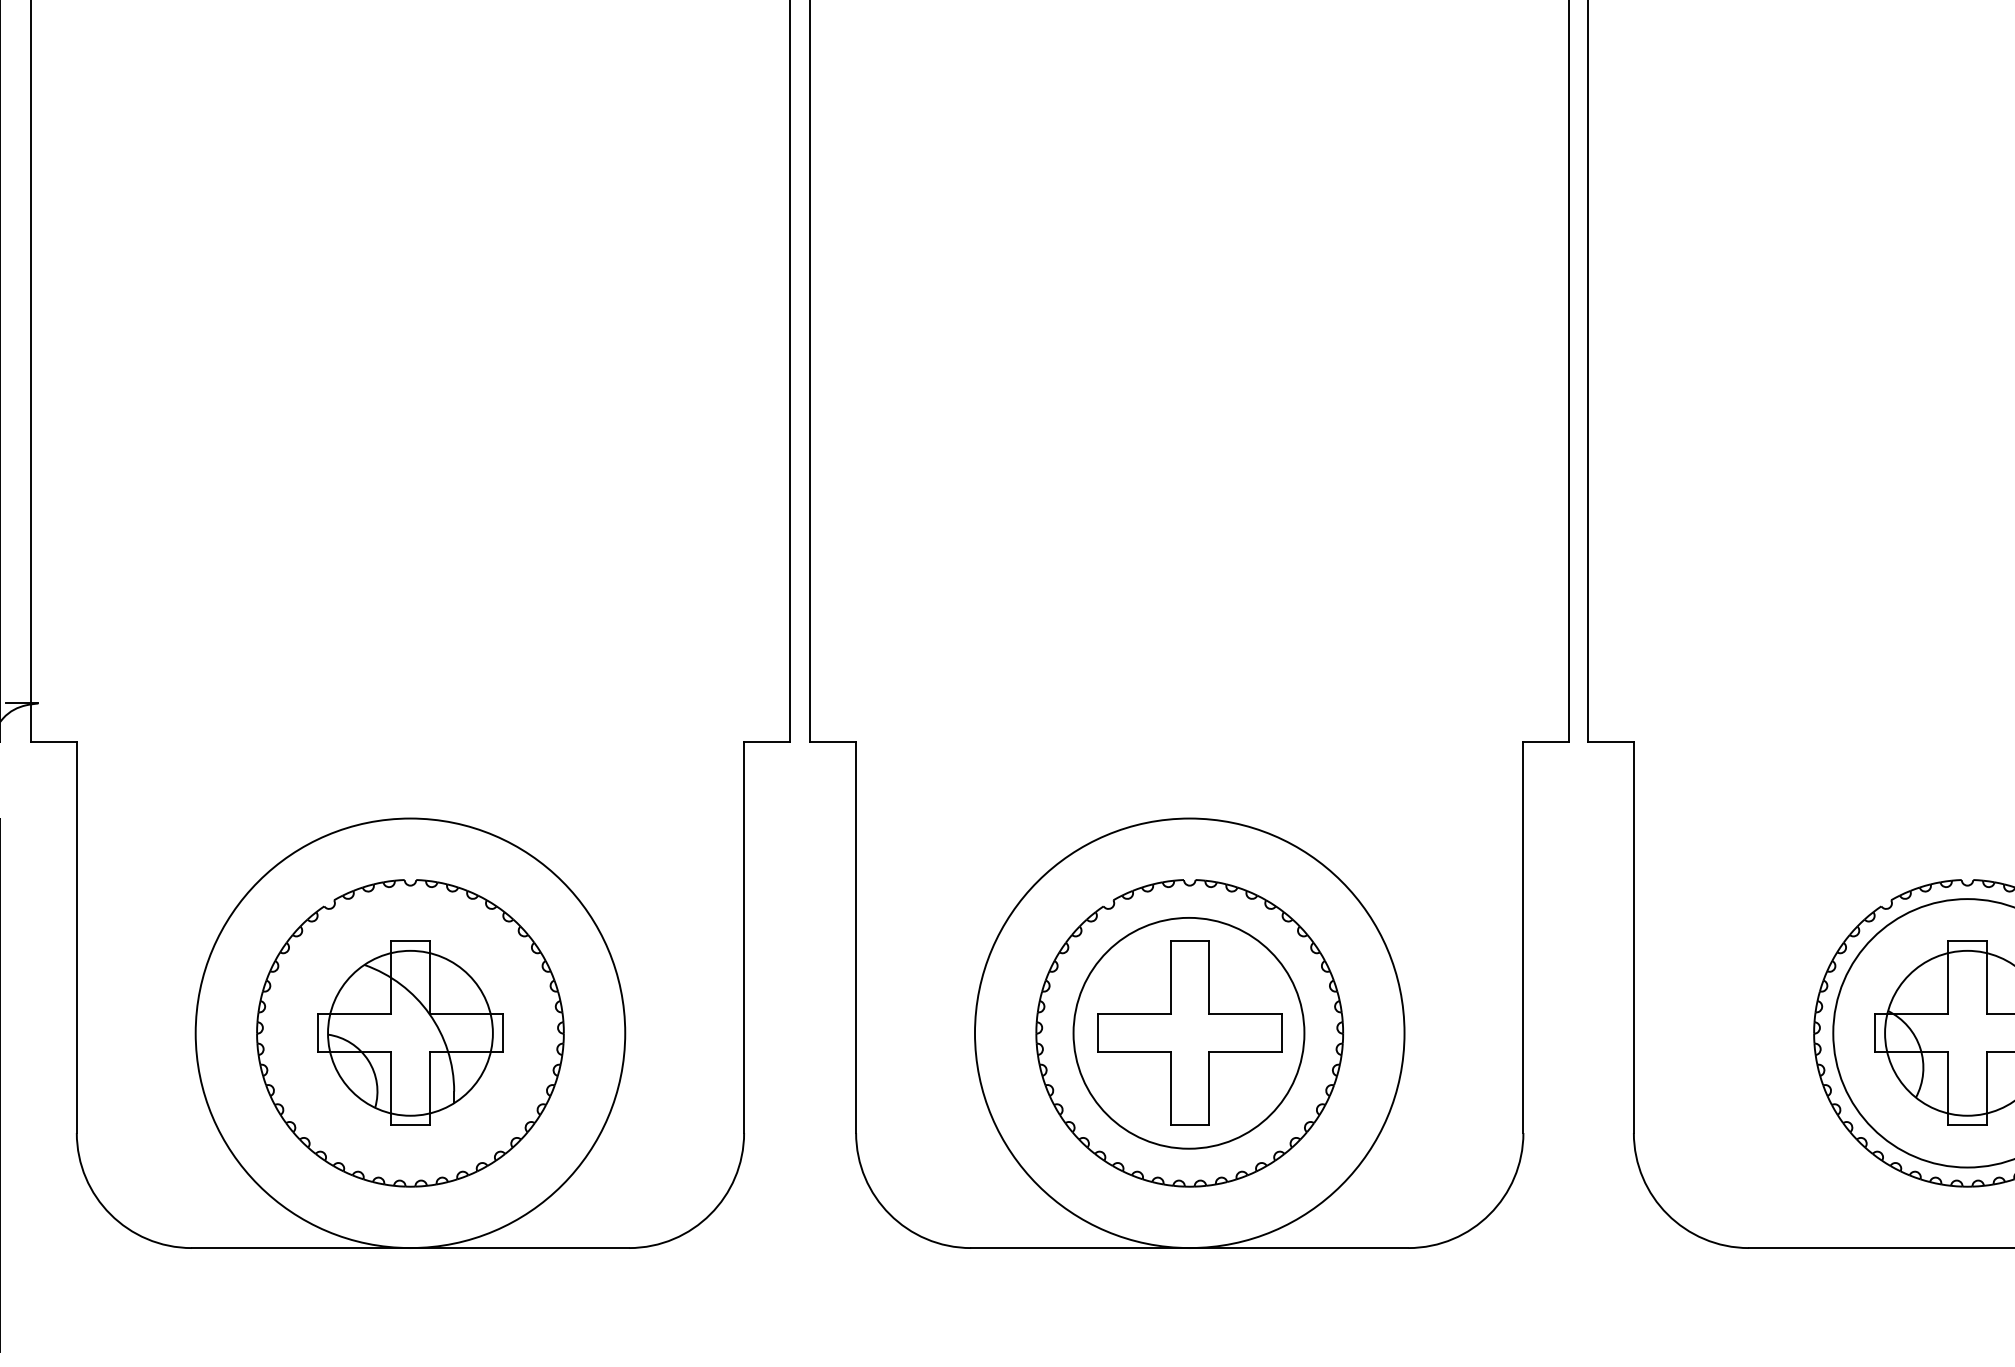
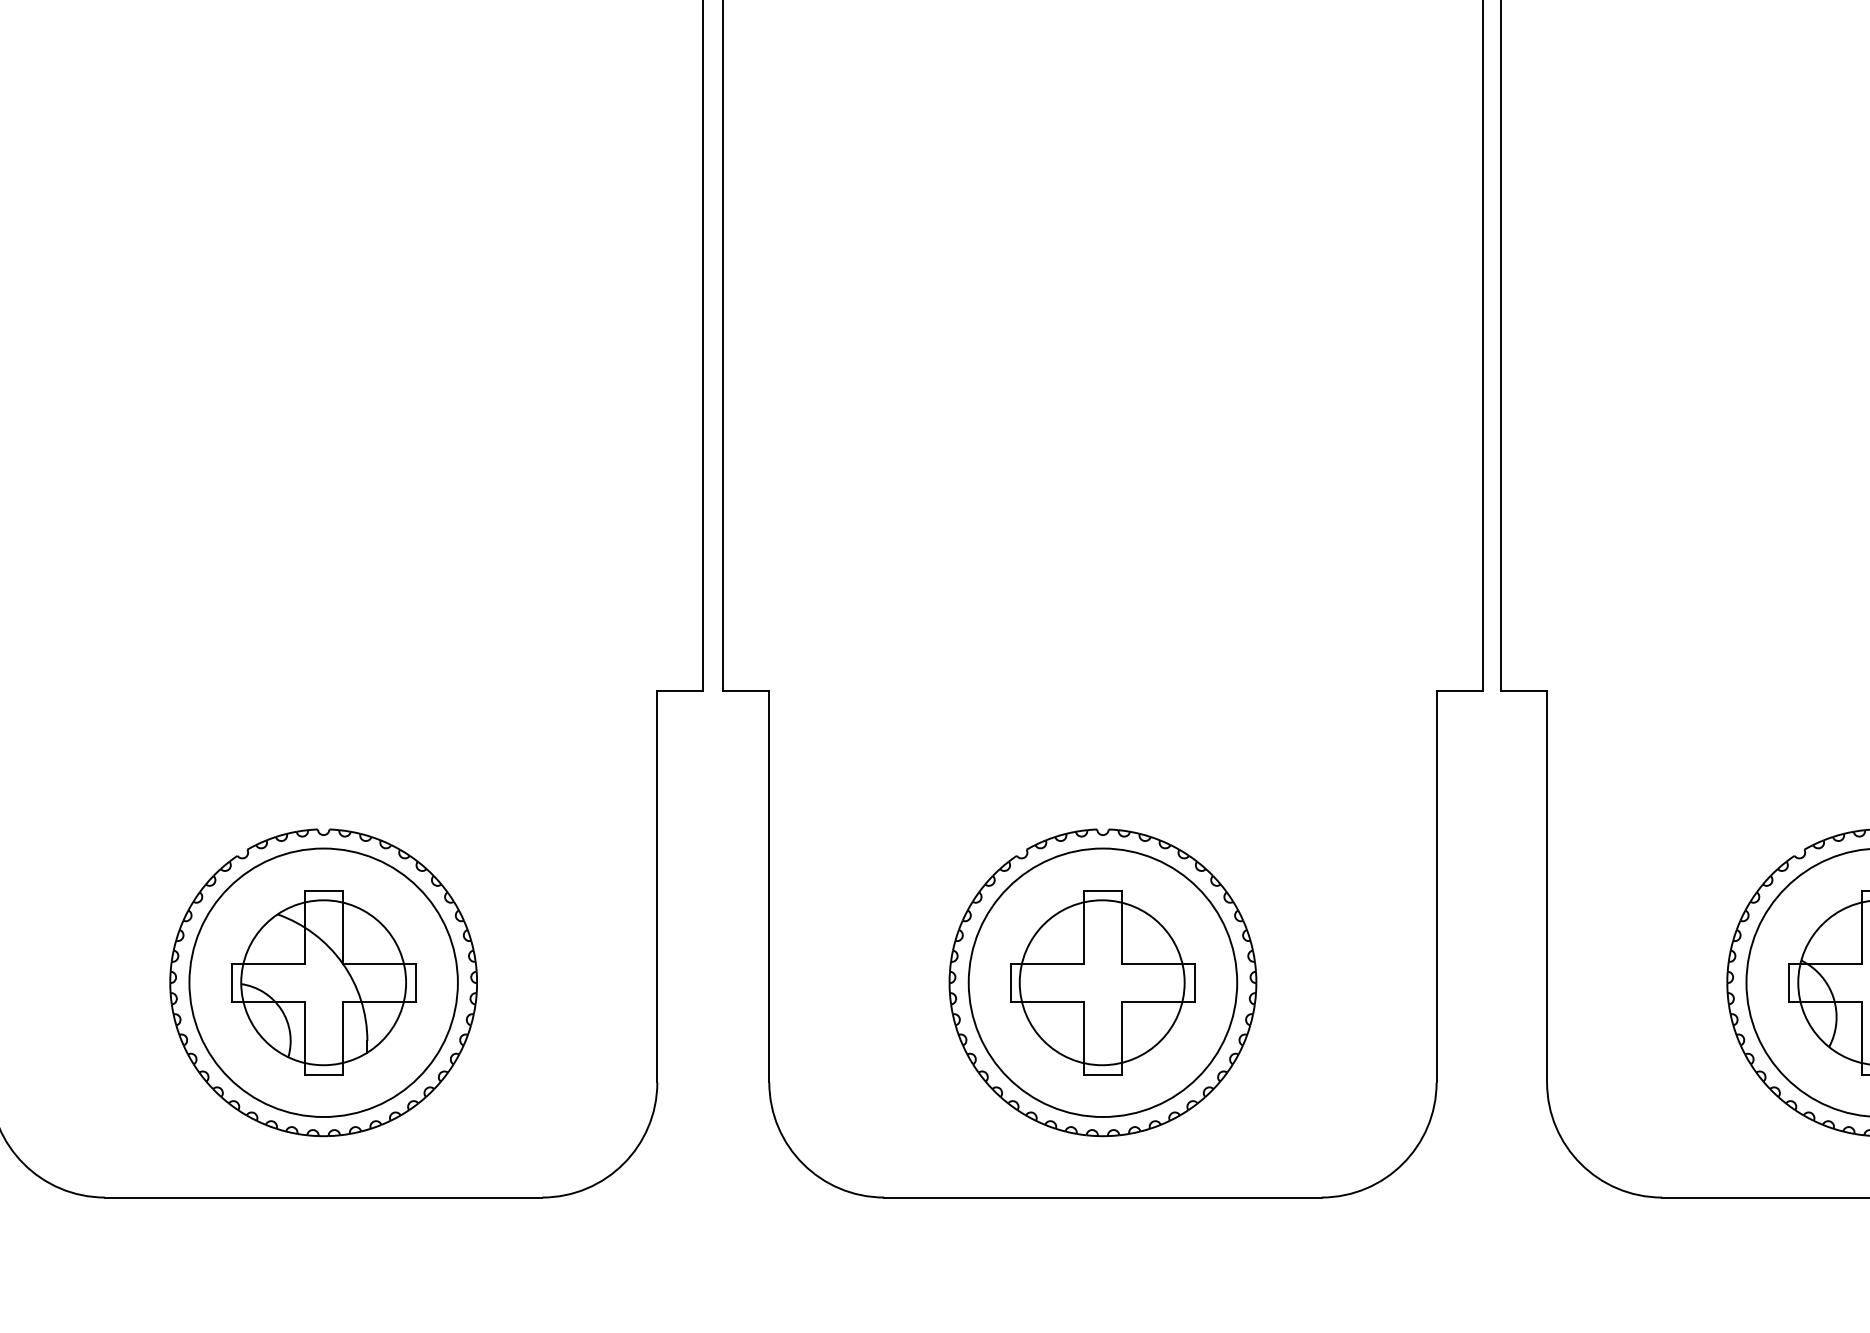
circle: (1188, 1032) -> (1101, 981), size x0.71
circle: (410, 1033) -> (323, 982), size x0.62
circle: (1189, 1033) -> (1102, 982), size x0.62

